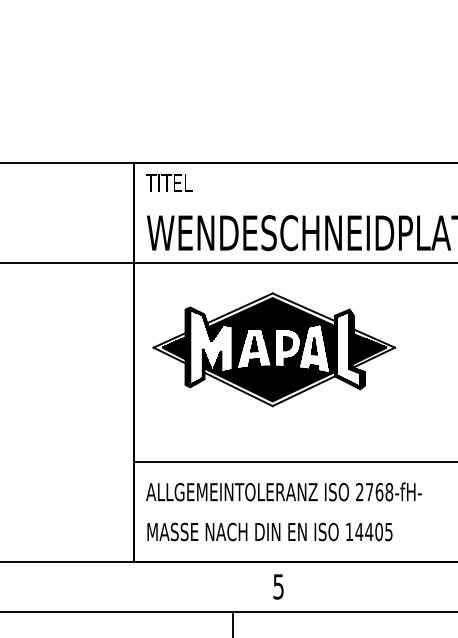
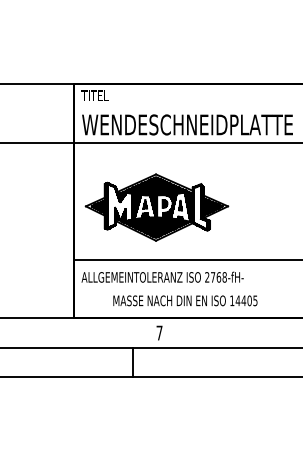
part: (273, 349) -> (156, 207), moved
text: (270, 531) -> (185, 300), moved
text: (278, 585) -> (159, 332), 5 -> 7

